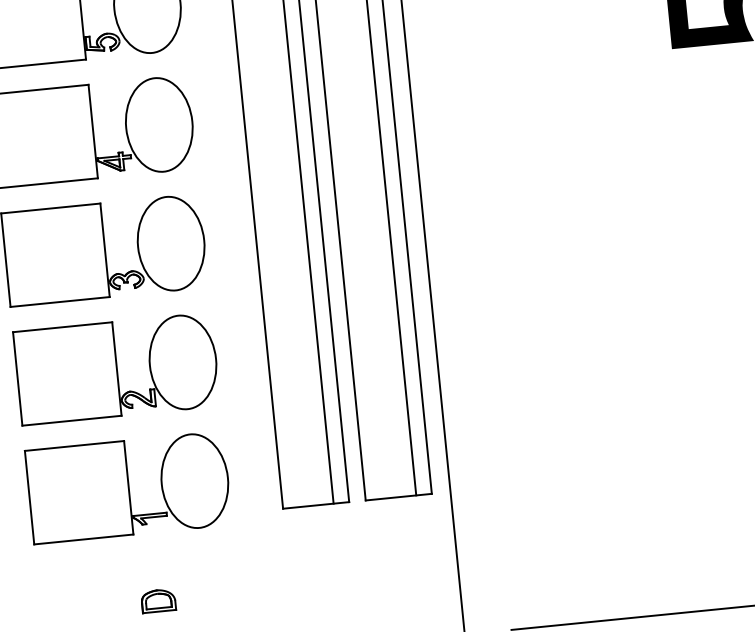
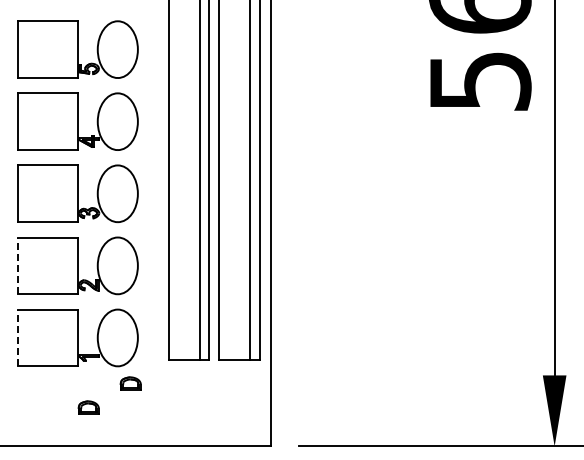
line: (17, 378) -> (17, 265), solid -> dashed
line: (29, 496) -> (17, 337), solid -> dashed
part: (223, 554) -> (130, 383), added

